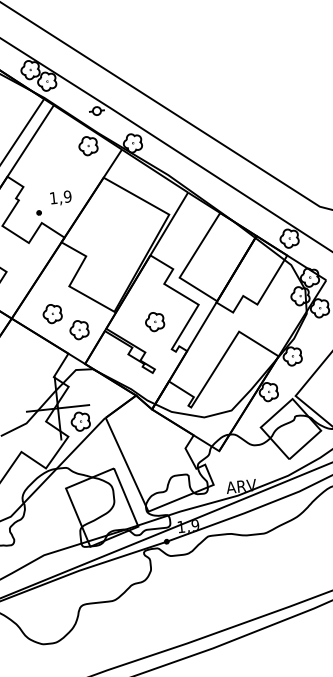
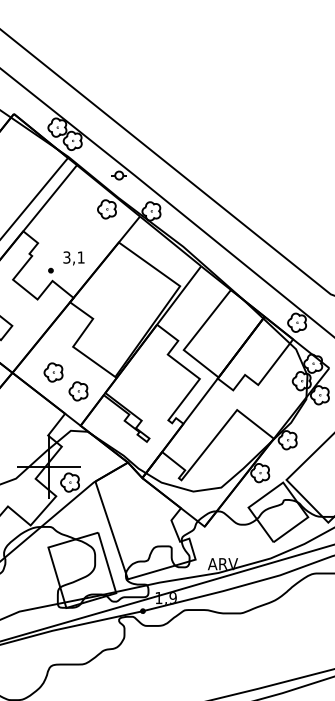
text: (60, 197) -> (73, 257), 1,9 -> 3,1
part: (154, 322) -> (154, 391), removed

